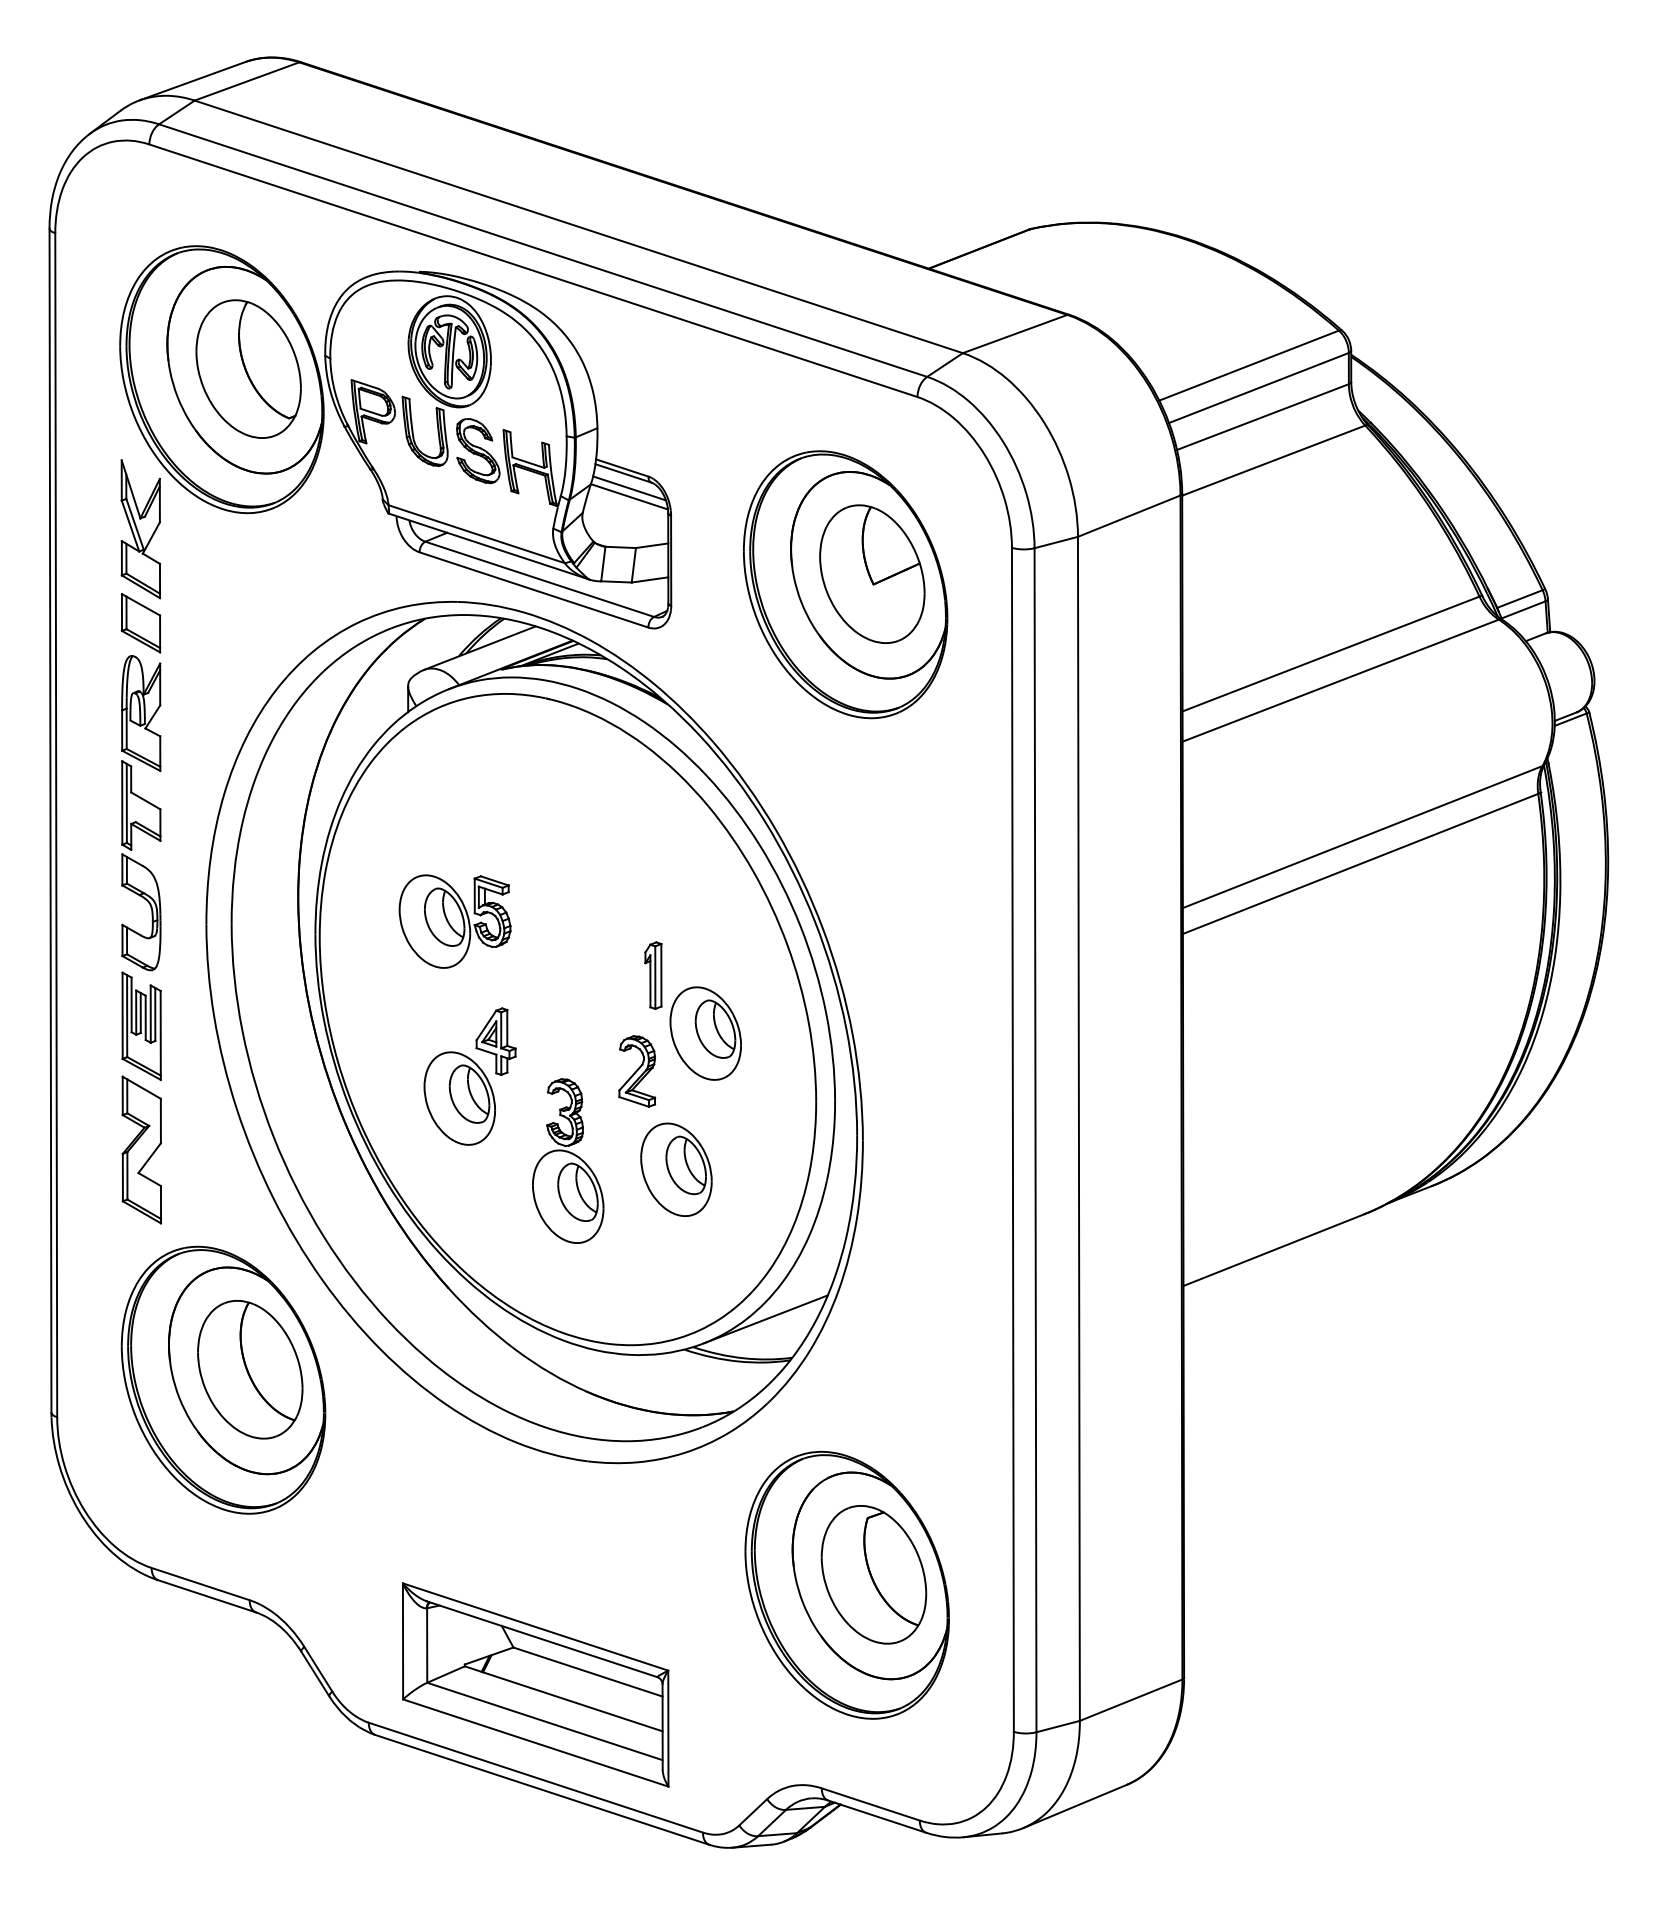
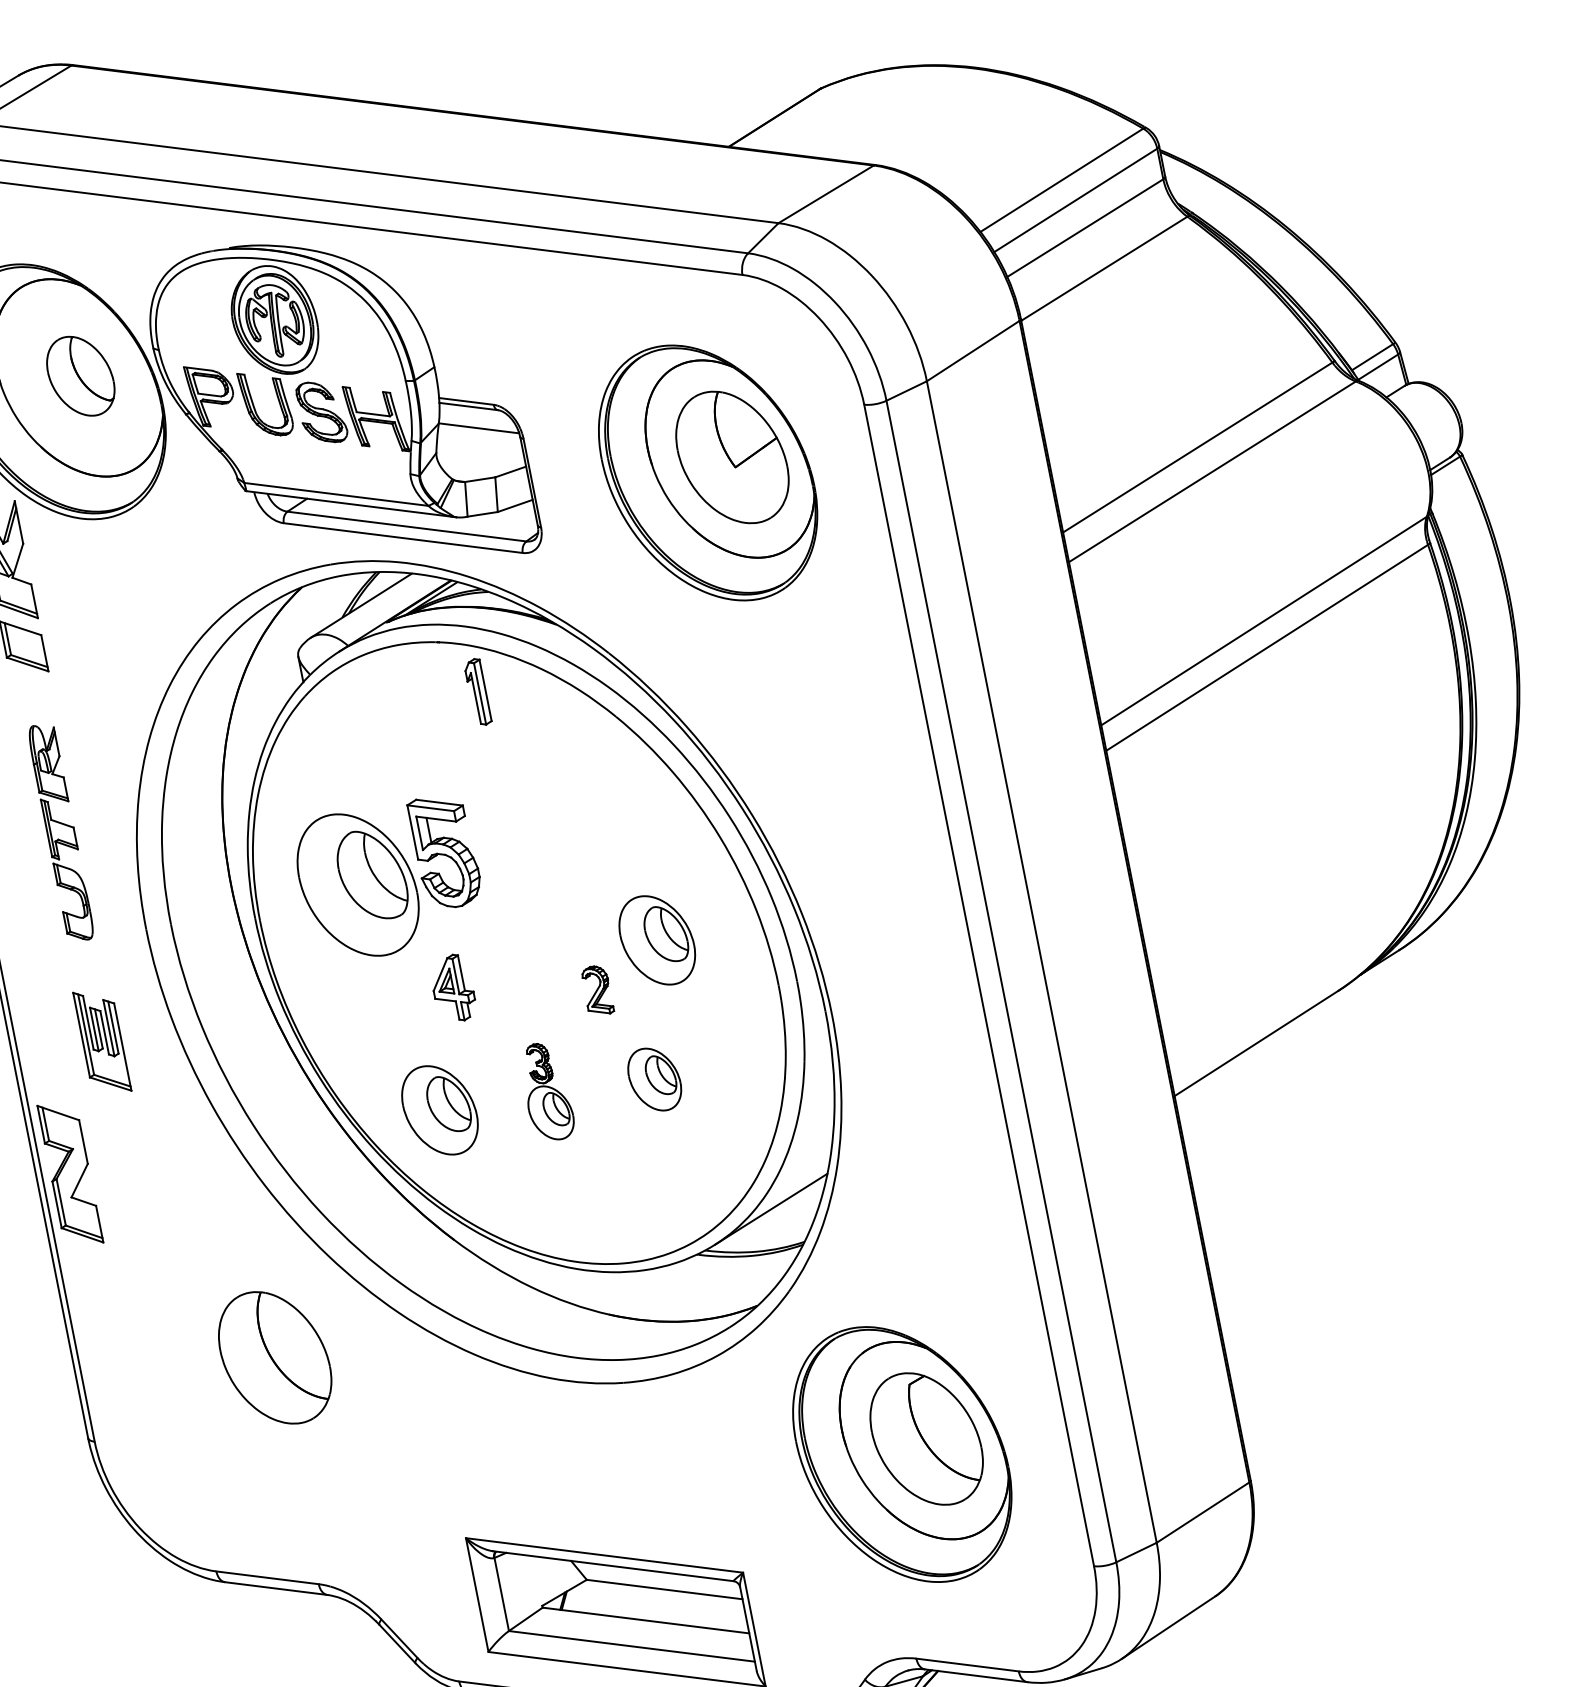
part: (248, 368) -> (80, 375), size x0.6
line: (629, 488) -> (477, 420), removed
part: (141, 813) -> (61, 833), size x0.7
part: (454, 921) -> (389, 878), size x1.6
part: (653, 975) -> (477, 692), moved
part: (637, 1071) -> (597, 990), size x0.7
part: (459, 1098) -> (439, 1110), moved
part: (141, 1149) -> (69, 1173), moved
part: (568, 1160) -> (547, 1091), size x0.6
part: (676, 1169) -> (654, 1079), size x0.7
part: (223, 1379) -> (250, 1372), removed

